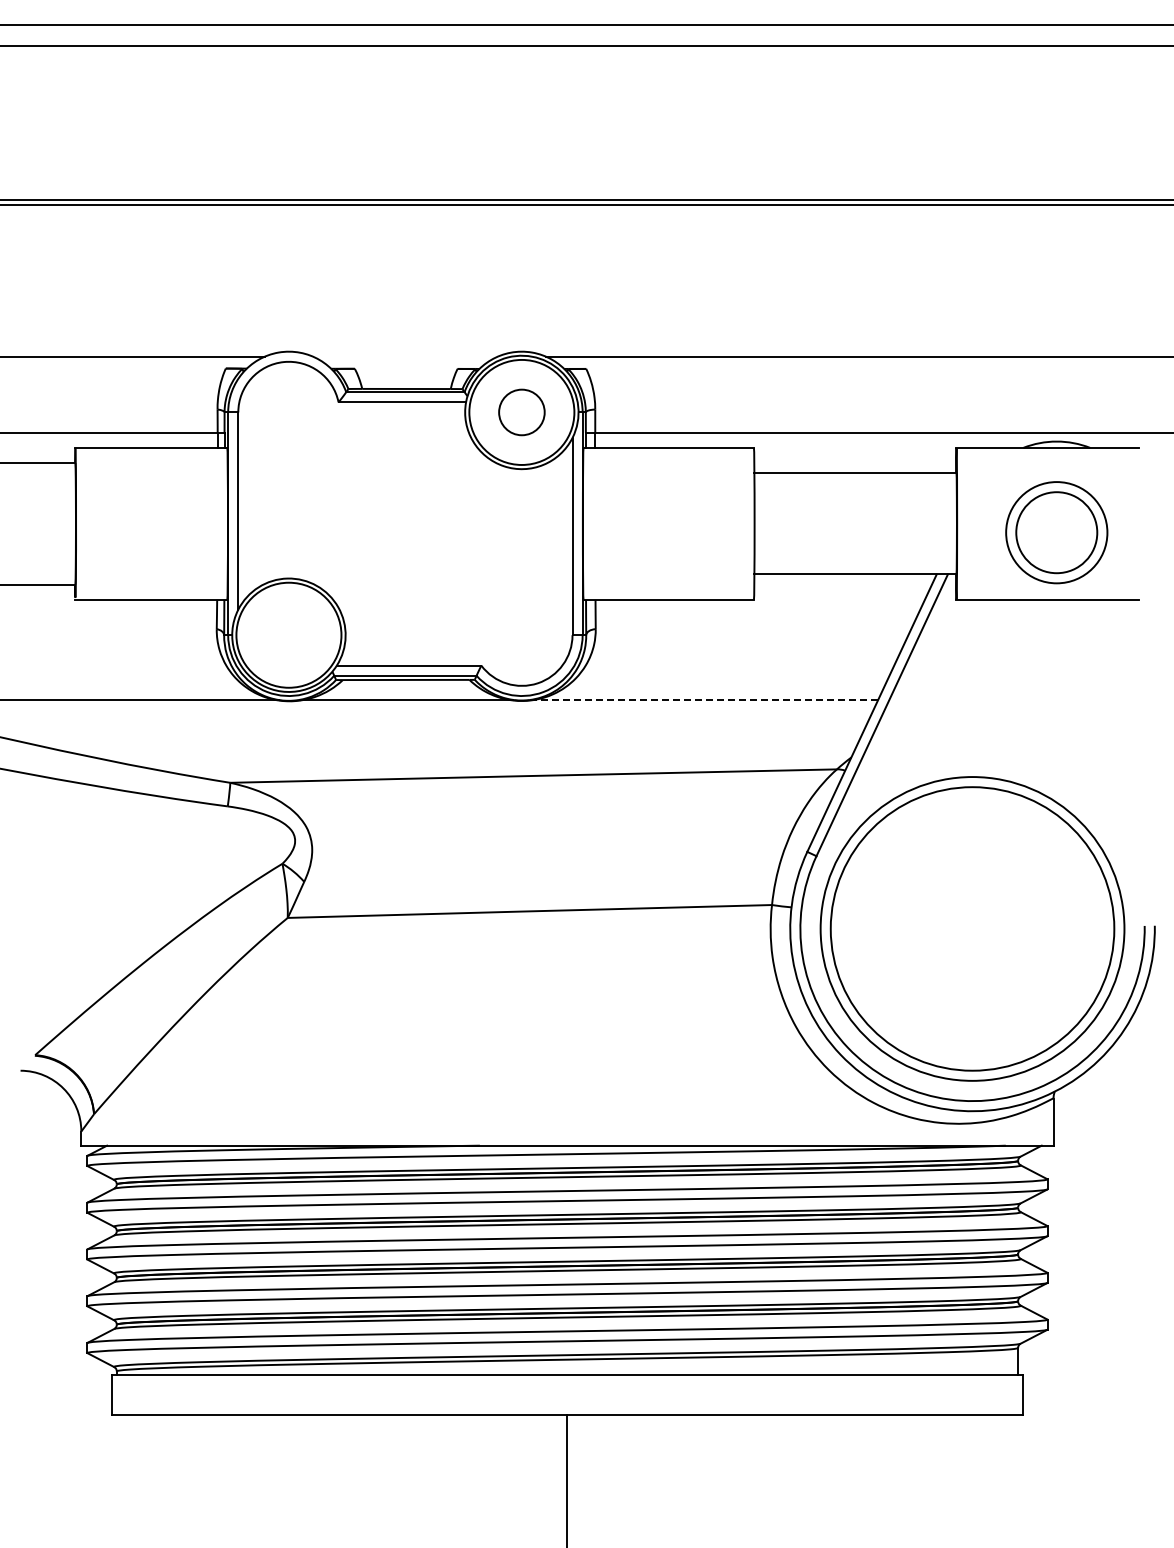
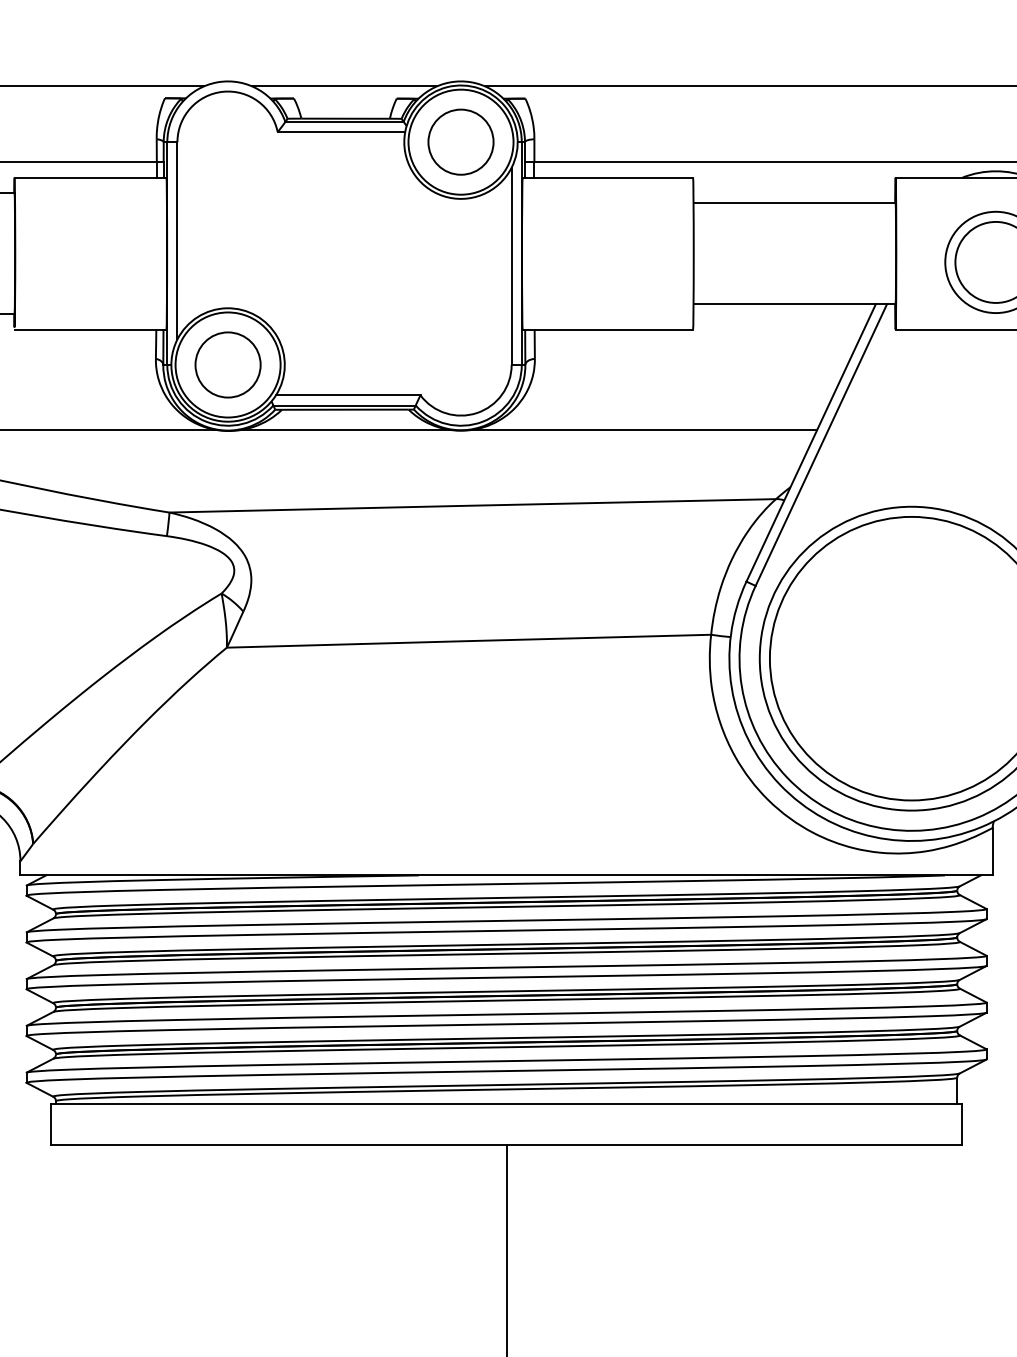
line: (405, 356) -> (344, 86), added
circle: (521, 412) -> (460, 142), size x1.43
circle: (288, 634) -> (227, 364), added
line: (704, 700) -> (643, 430), dashed -> solid

